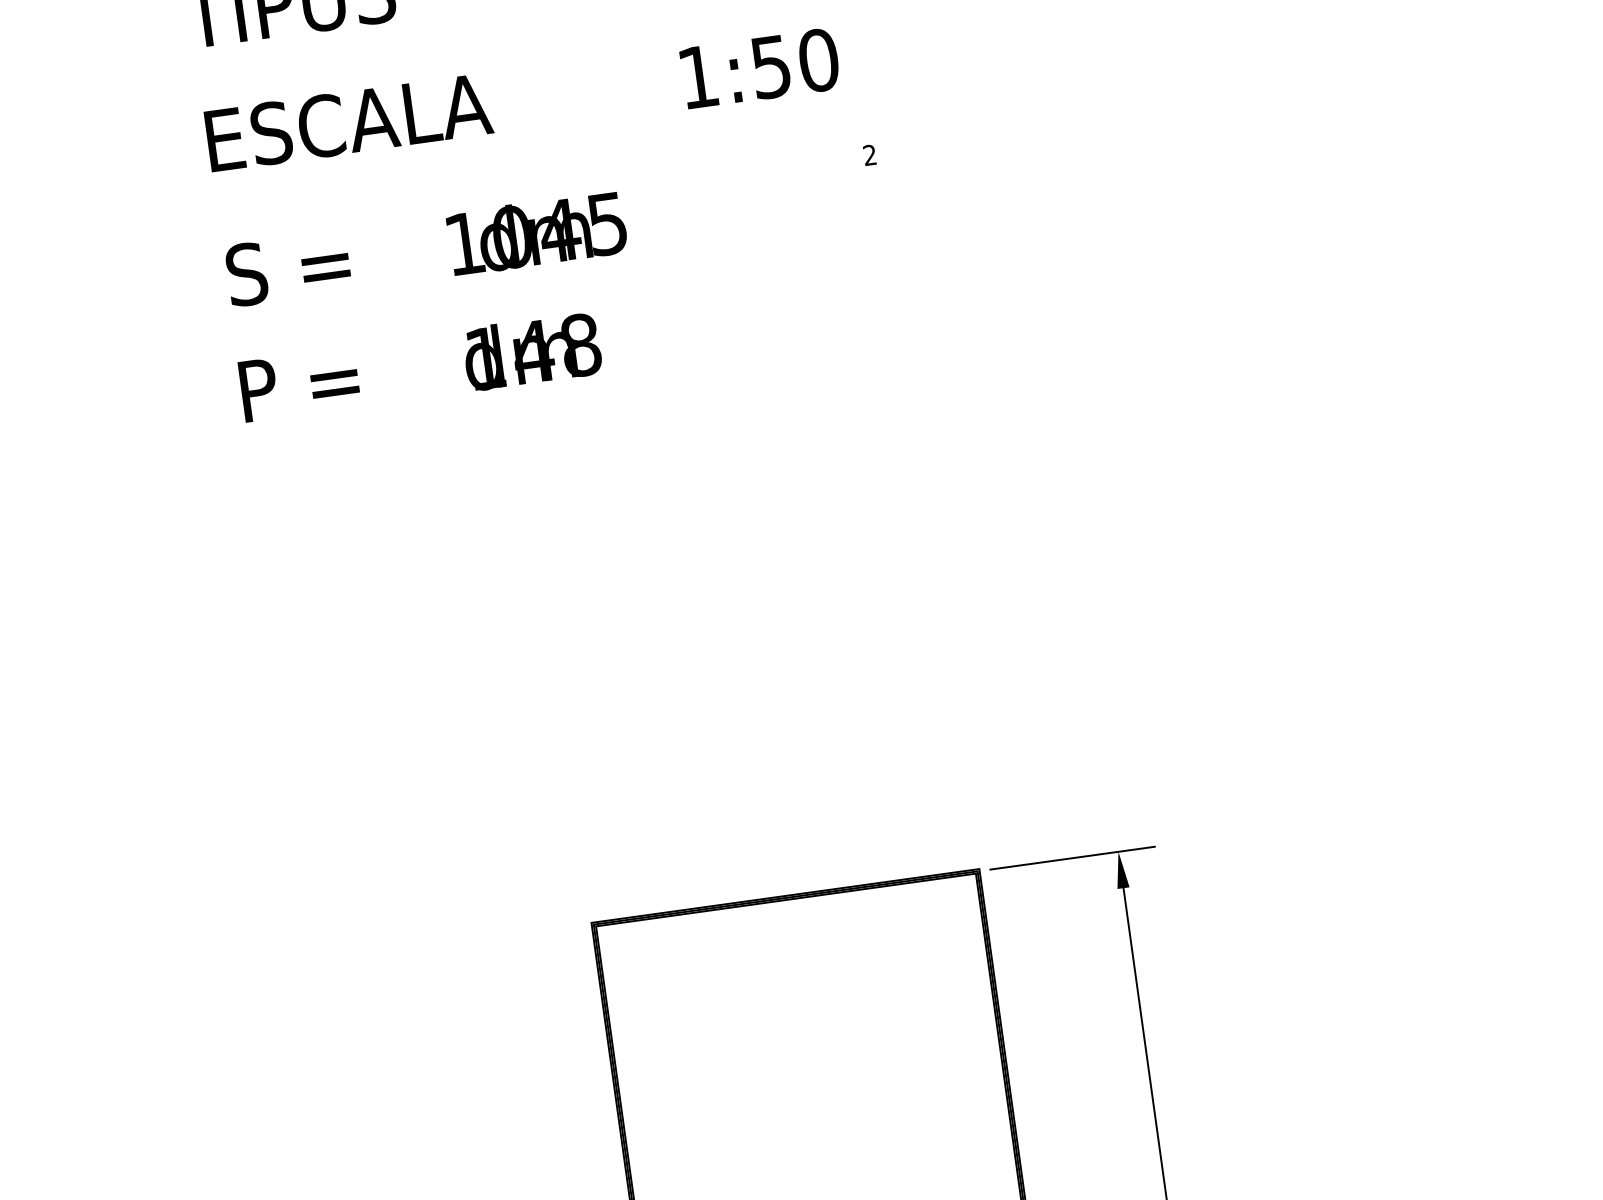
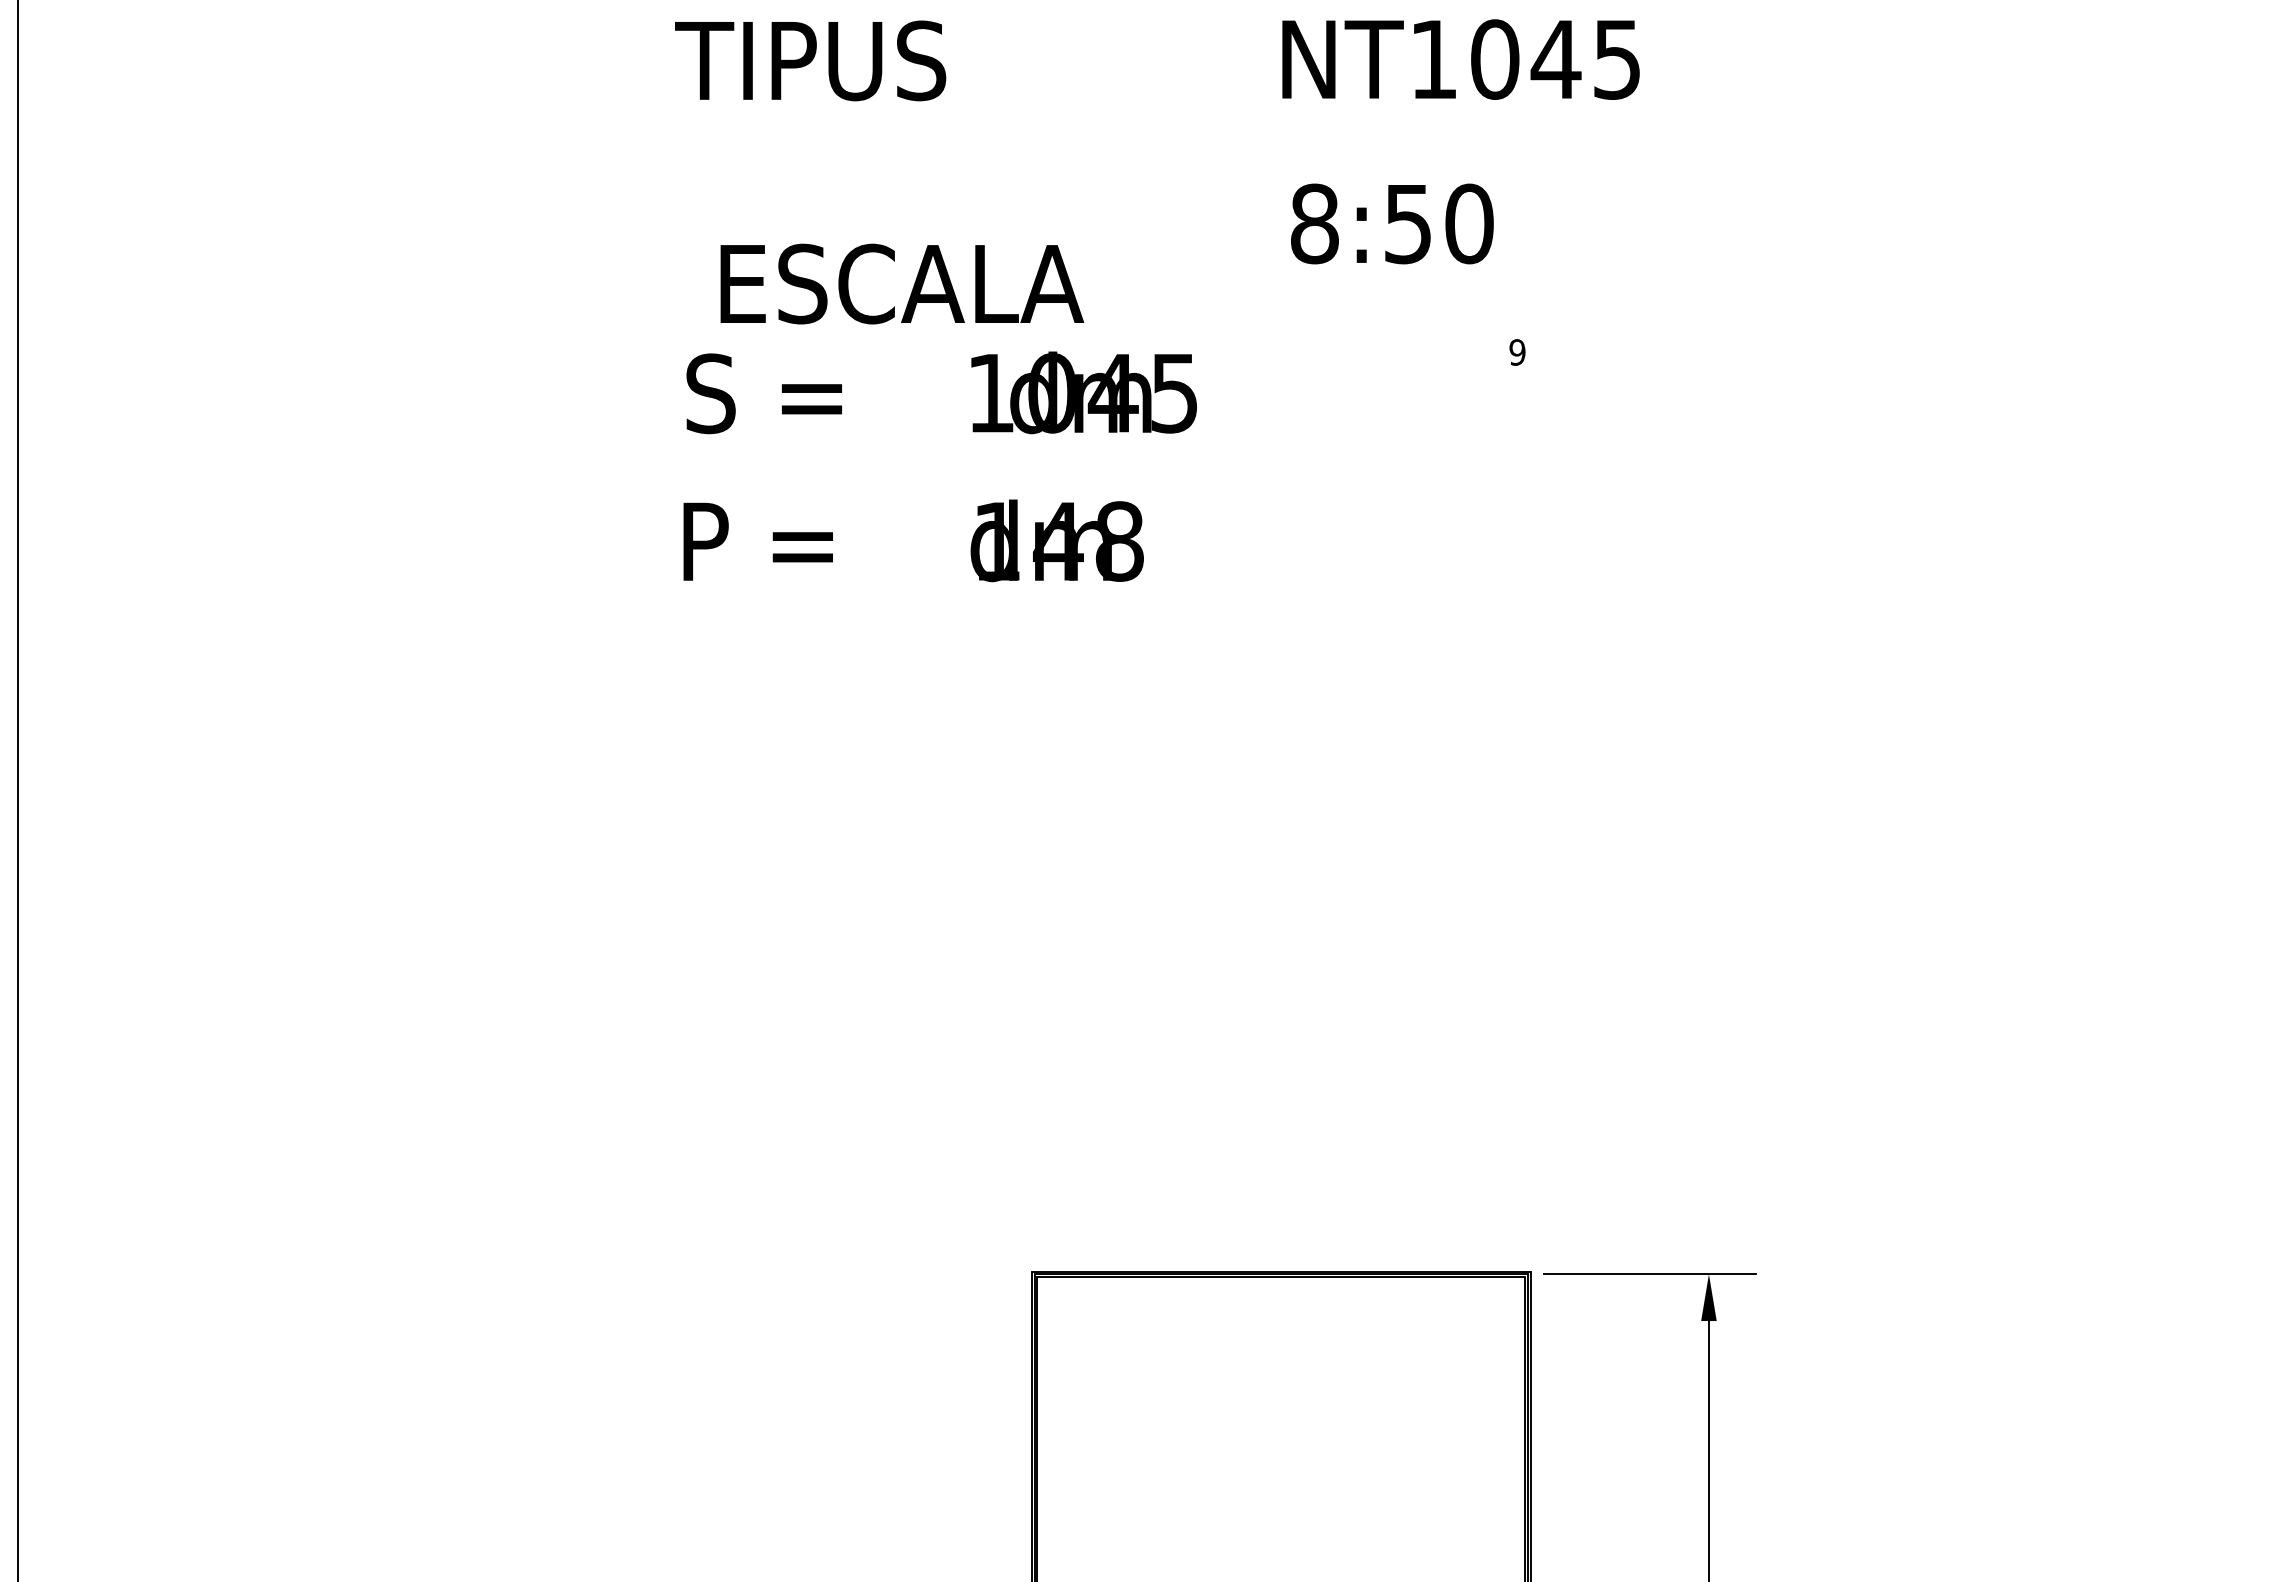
text: (698, 76) -> (1314, 223), 1:50 -> 8:50
text: (349, 122) -> (902, 283), moved
text: (870, 155) -> (1517, 352), 2 -> 9

